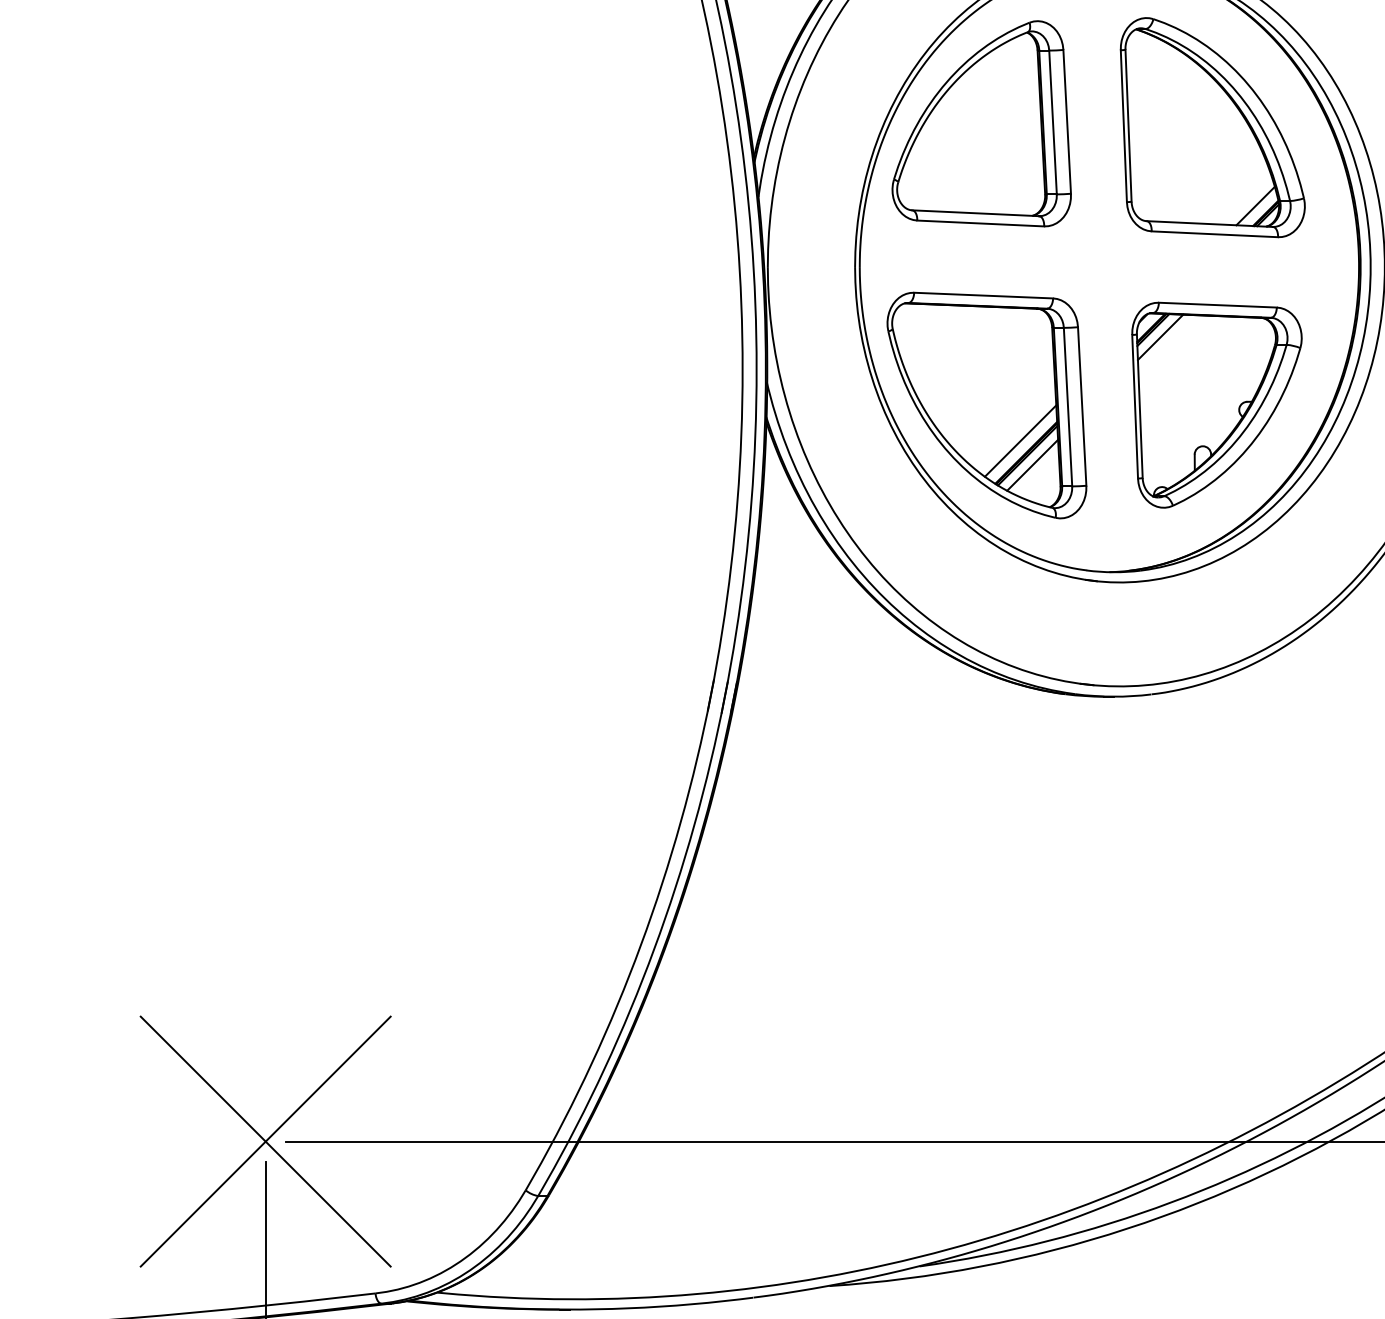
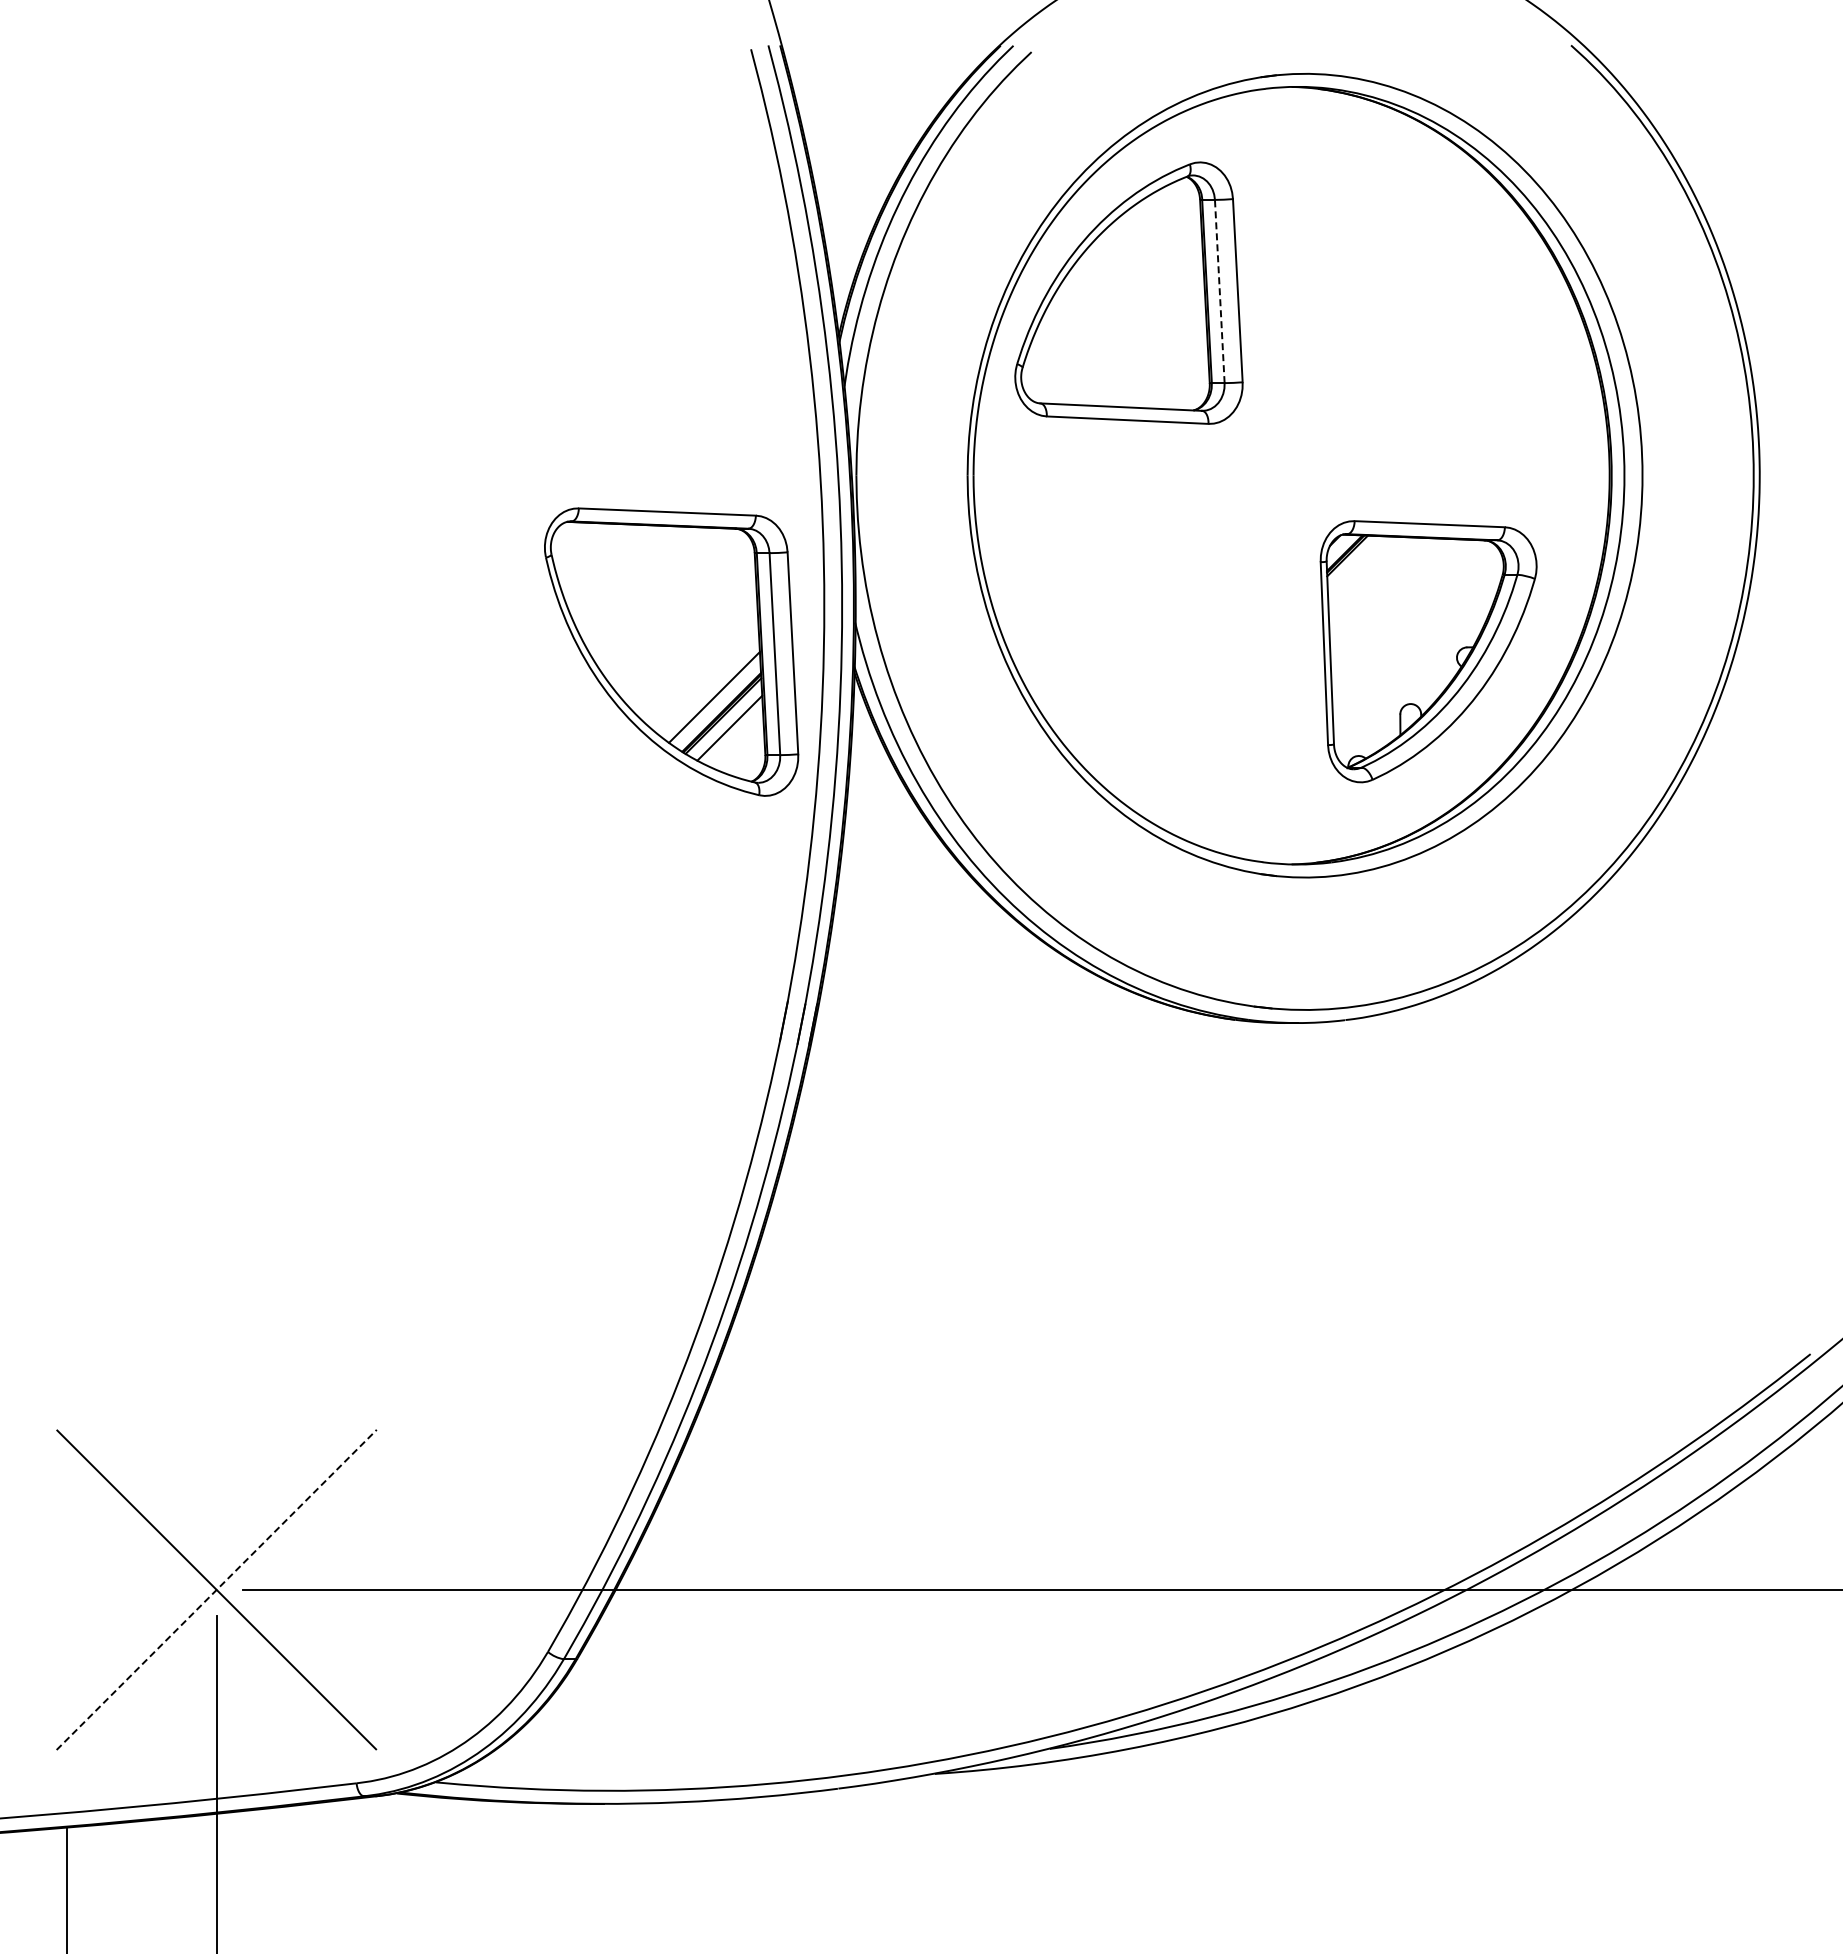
line: (1052, 122) -> (1219, 291), solid -> dashed
part: (1212, 127) -> (1423, 297), removed
line: (1160, 337) -> (1356, 565), removed
part: (986, 405) -> (671, 651), moved
line: (266, 1141) -> (217, 1589), solid -> dashed

